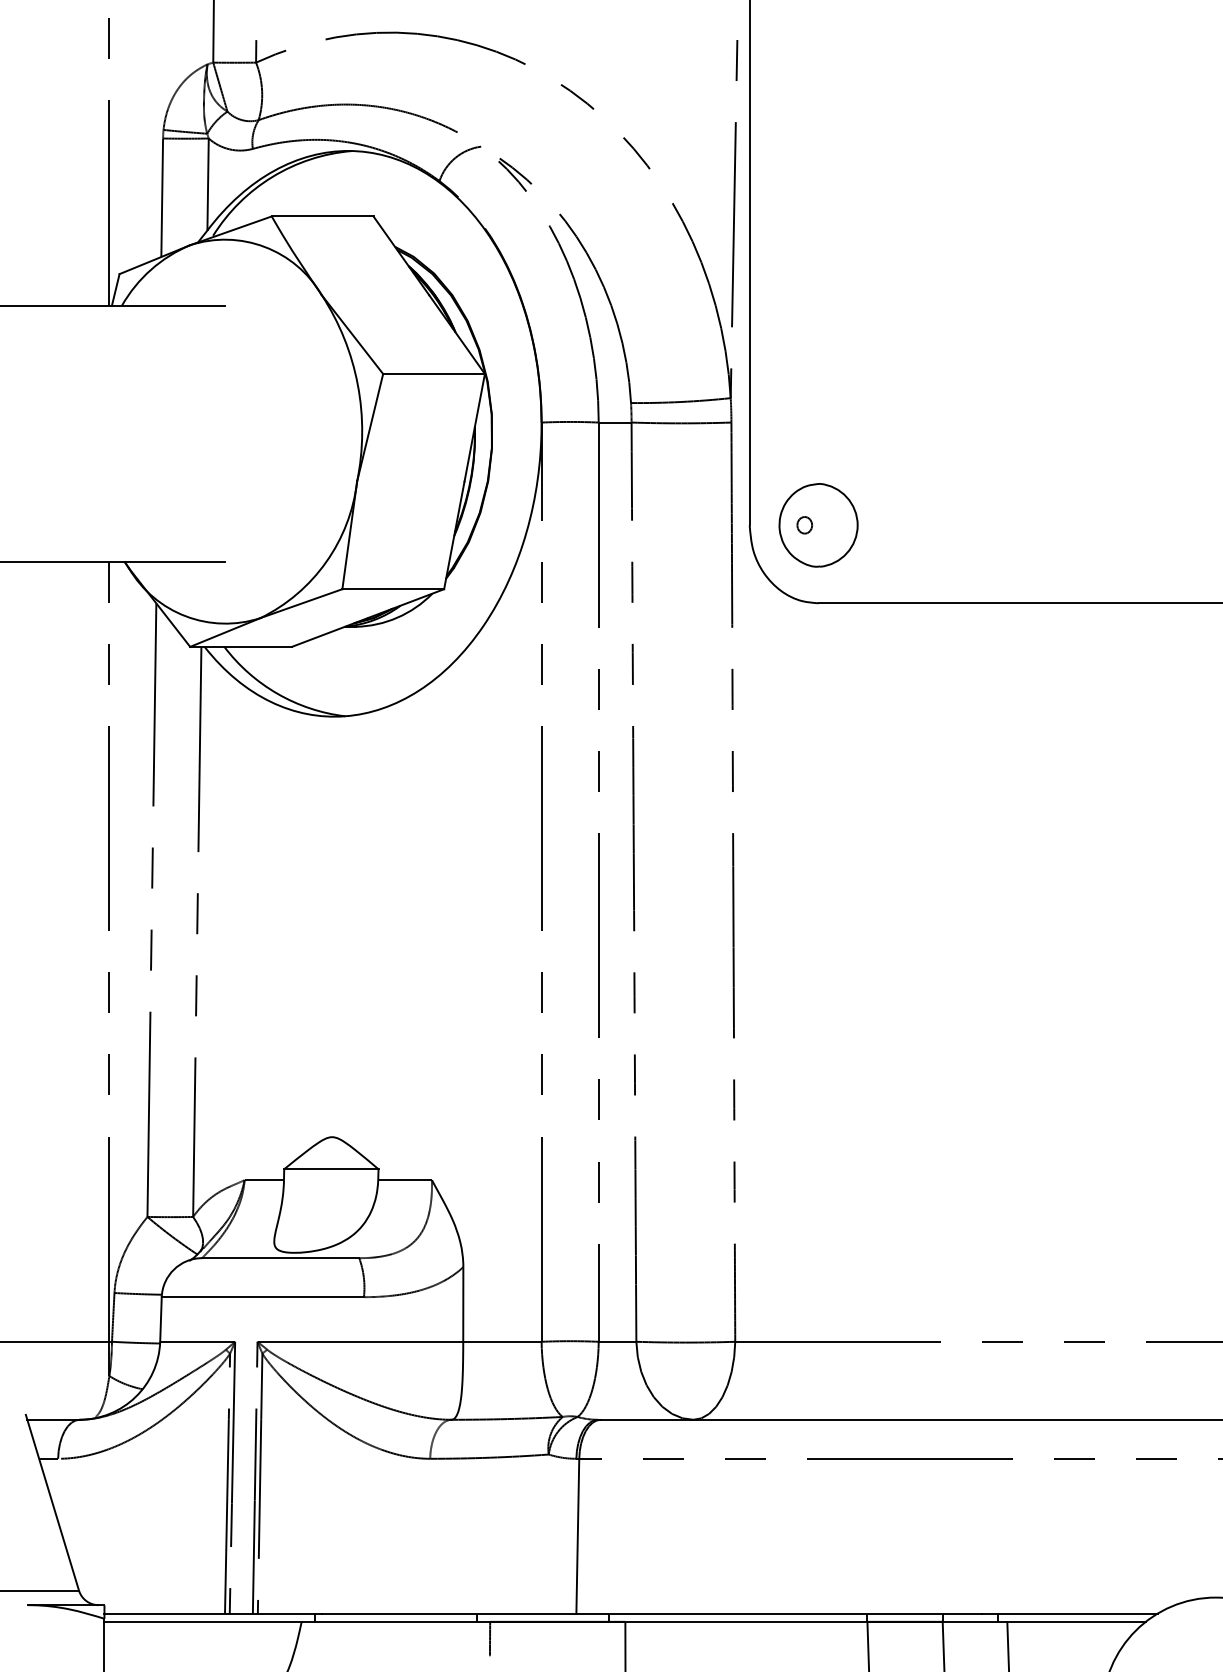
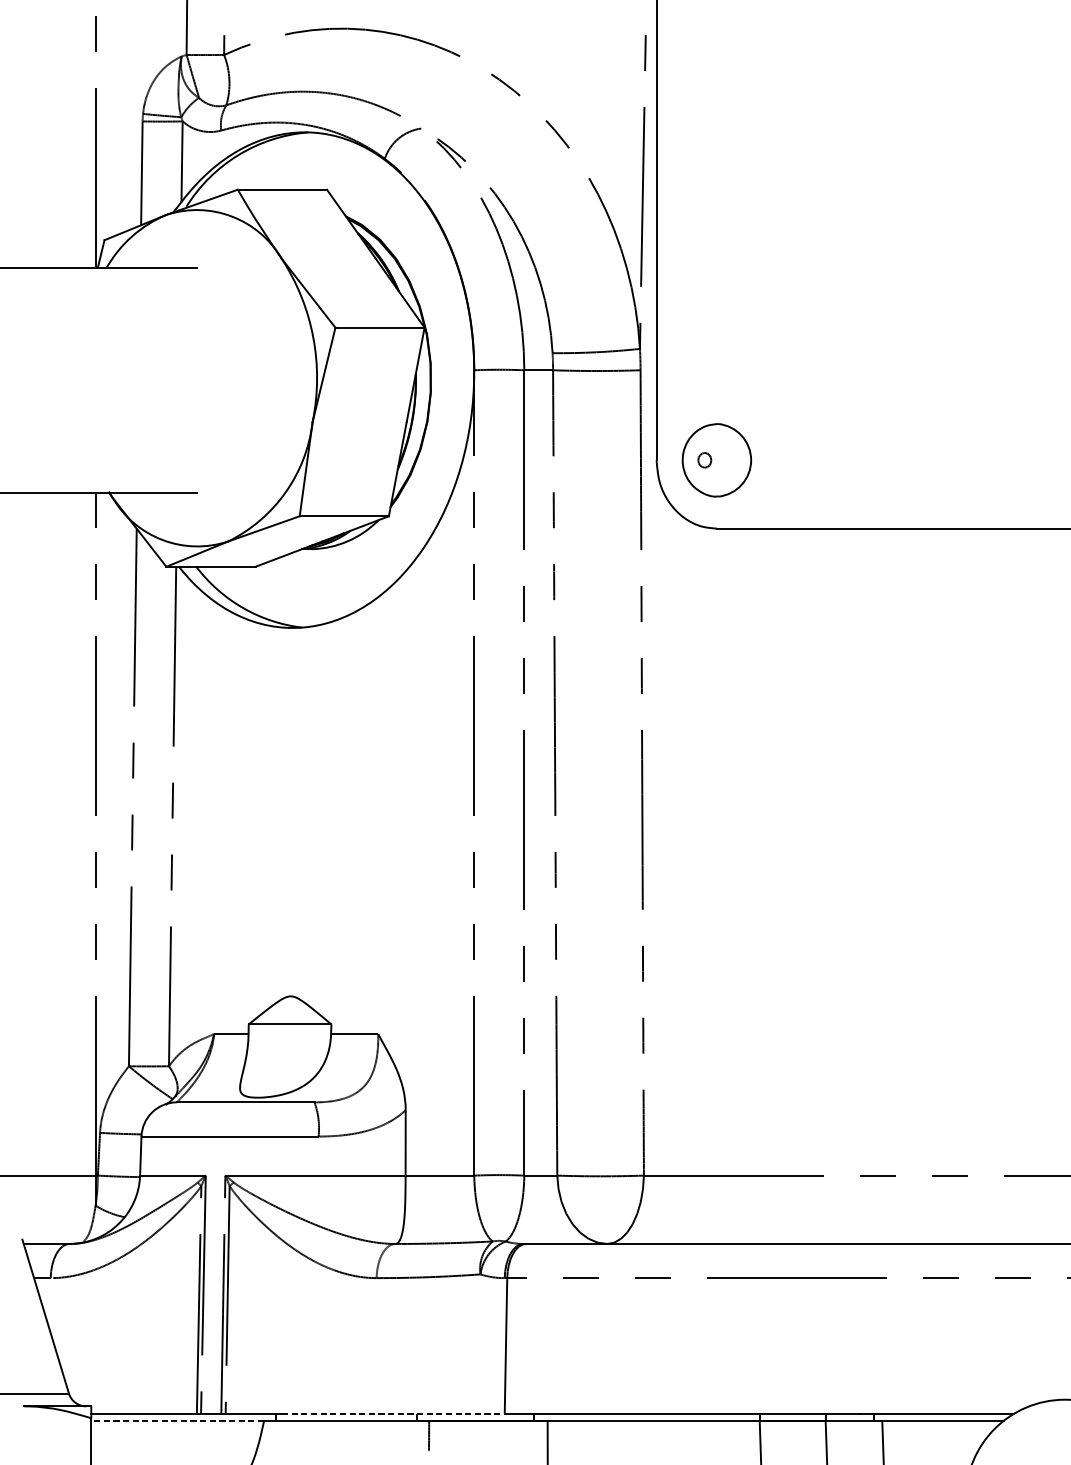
line: (449, 1613) -> (393, 1413), solid -> dashed
line: (203, 1621) -> (178, 1420), solid -> dashed

